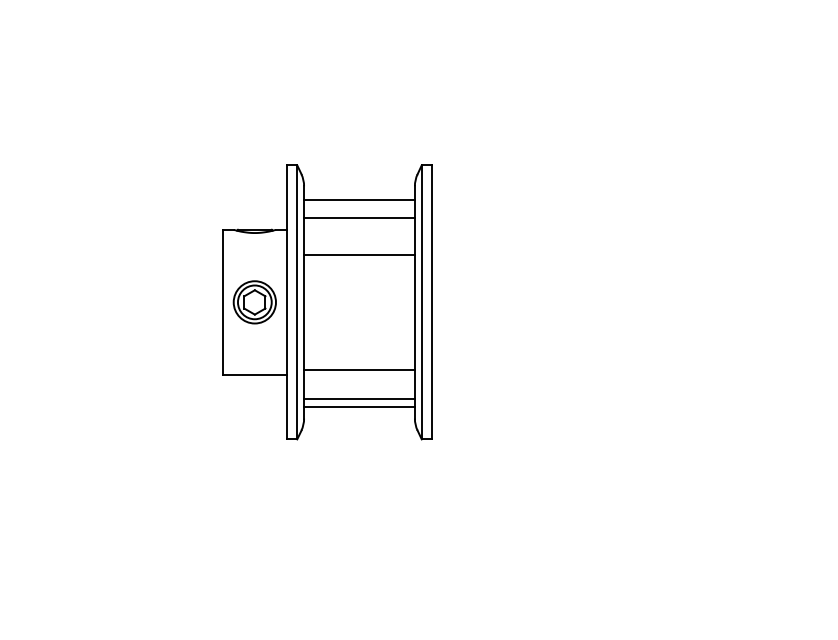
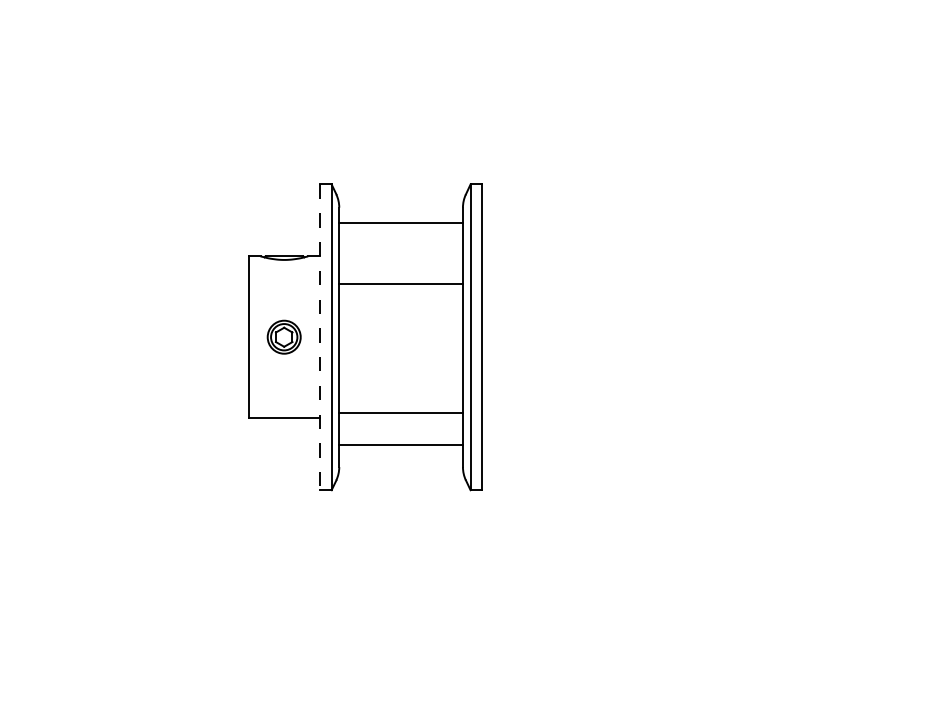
line: (358, 218) -> (400, 243), removed
part: (254, 301) -> (283, 336), size x0.7
line: (287, 302) -> (320, 337), solid -> dashed
line: (358, 406) -> (400, 453), removed

